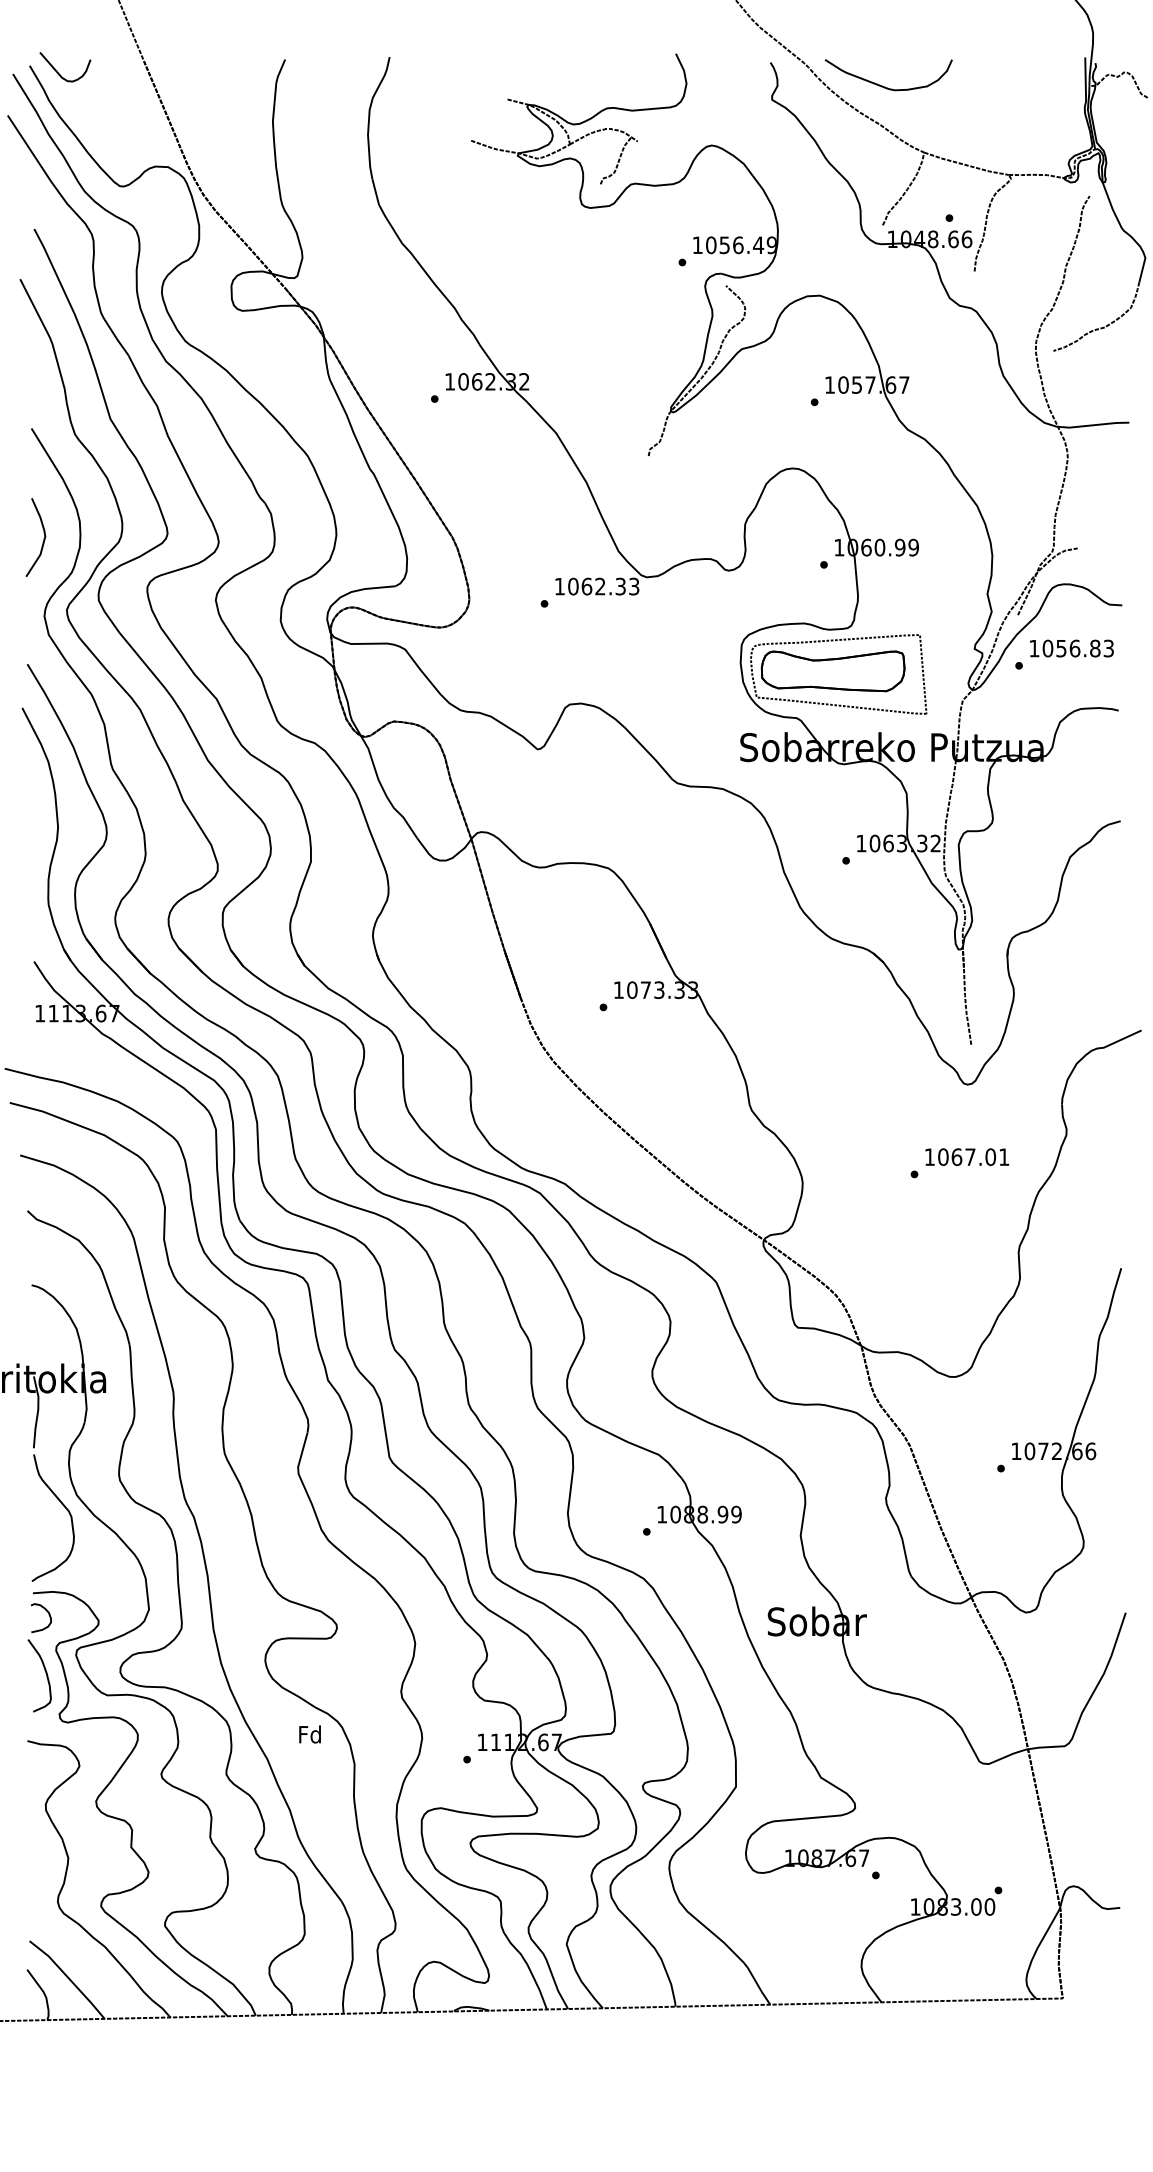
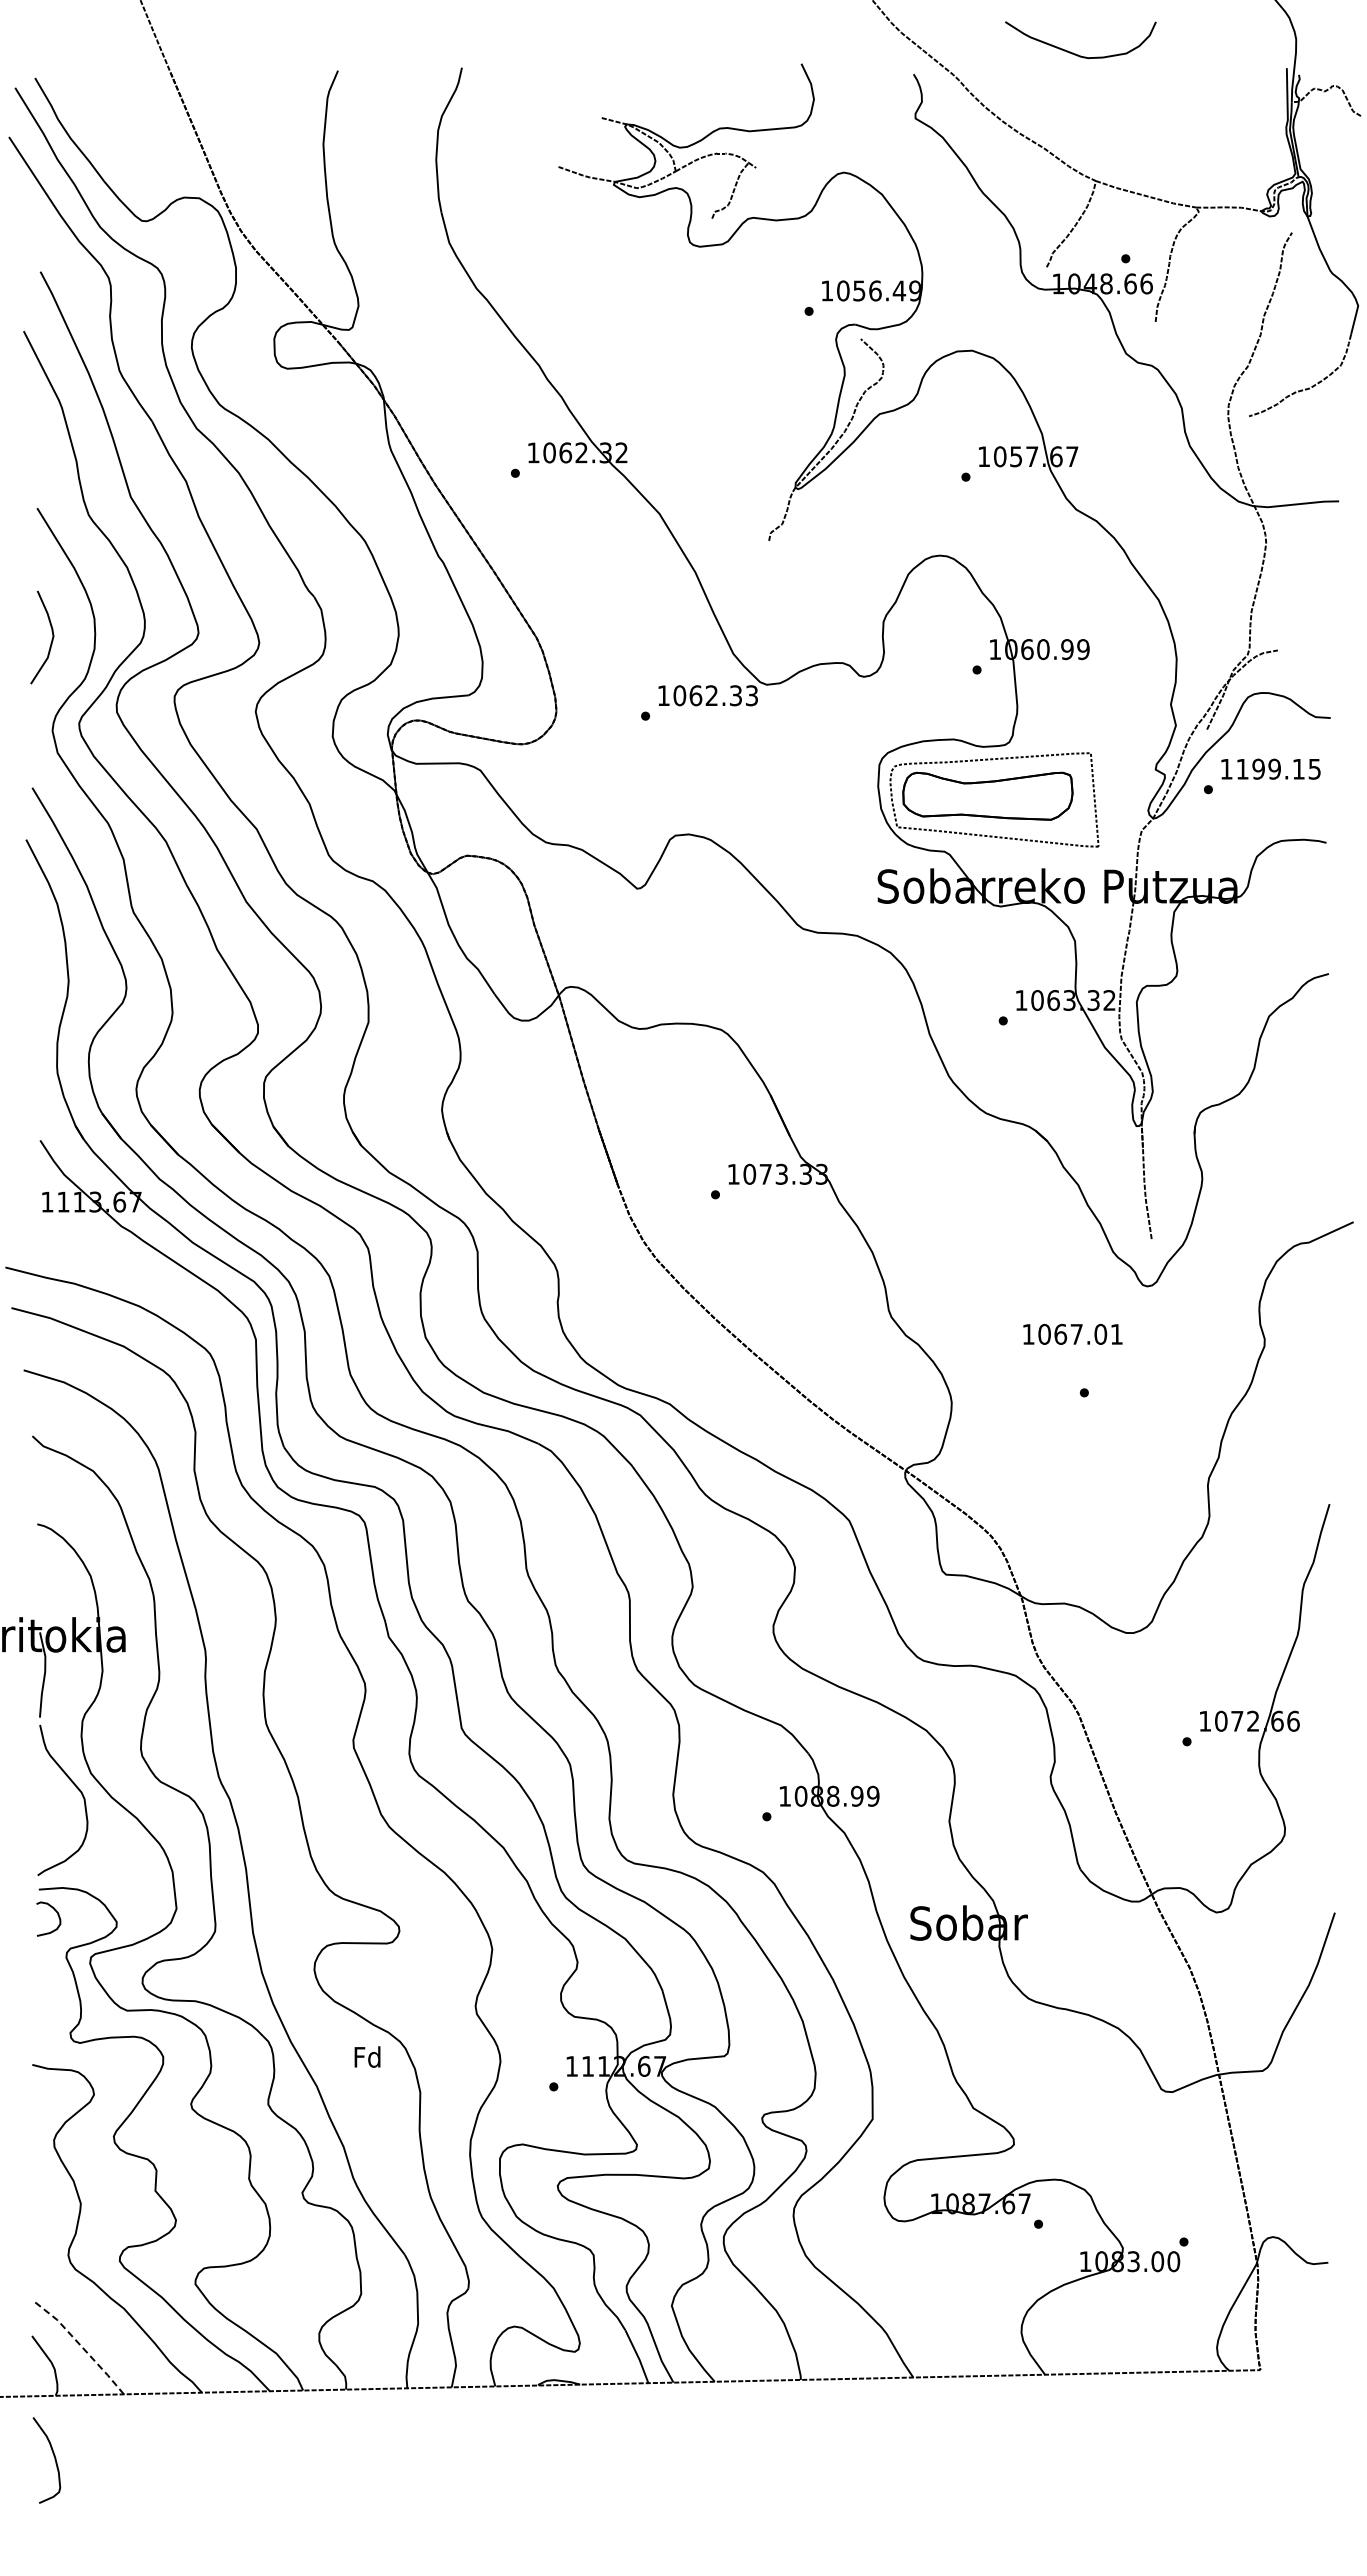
curve: (58, 72) -> (69, 86), removed
curve: (882, 85) -> (1073, 52), moved
text: (1078, 647) -> (1278, 768), 1056.83 -> 1199.15
text: (966, 1156) -> (1072, 1333), moved
curve: (45, 1672) -> (53, 2456), moved
line: (68, 1978) -> (81, 2346), solid -> dashed

